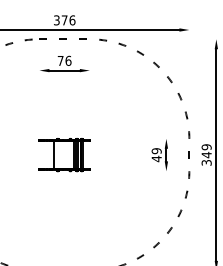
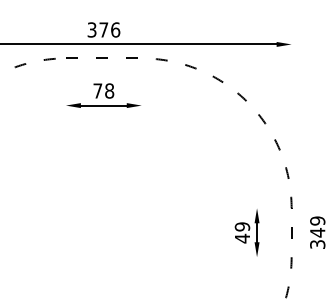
text: (68, 60) -> (109, 90), 76 -> 78
part: (64, 155) -> (103, 233), removed

